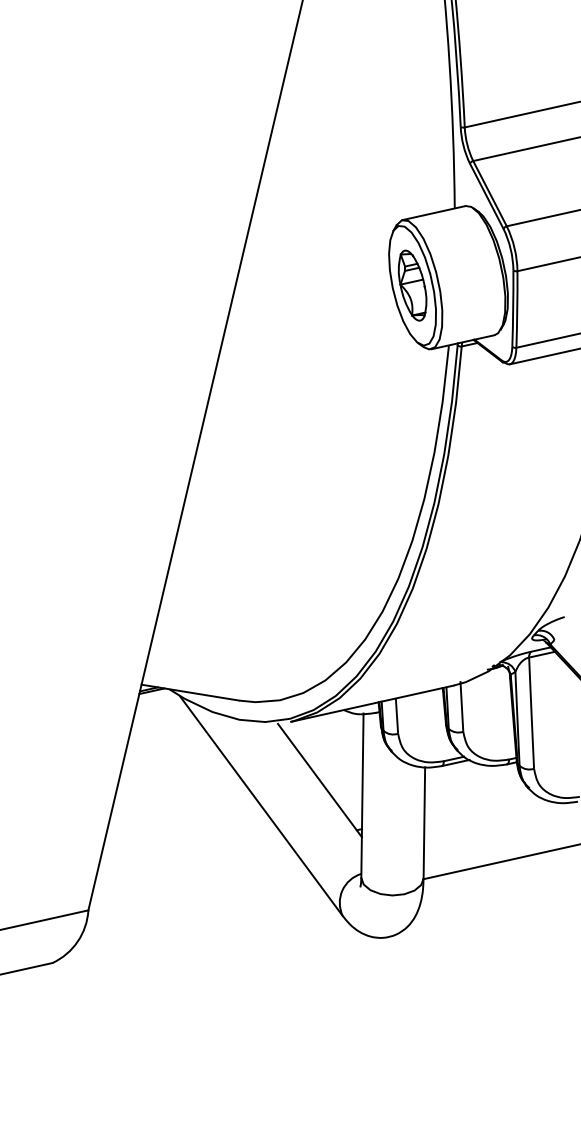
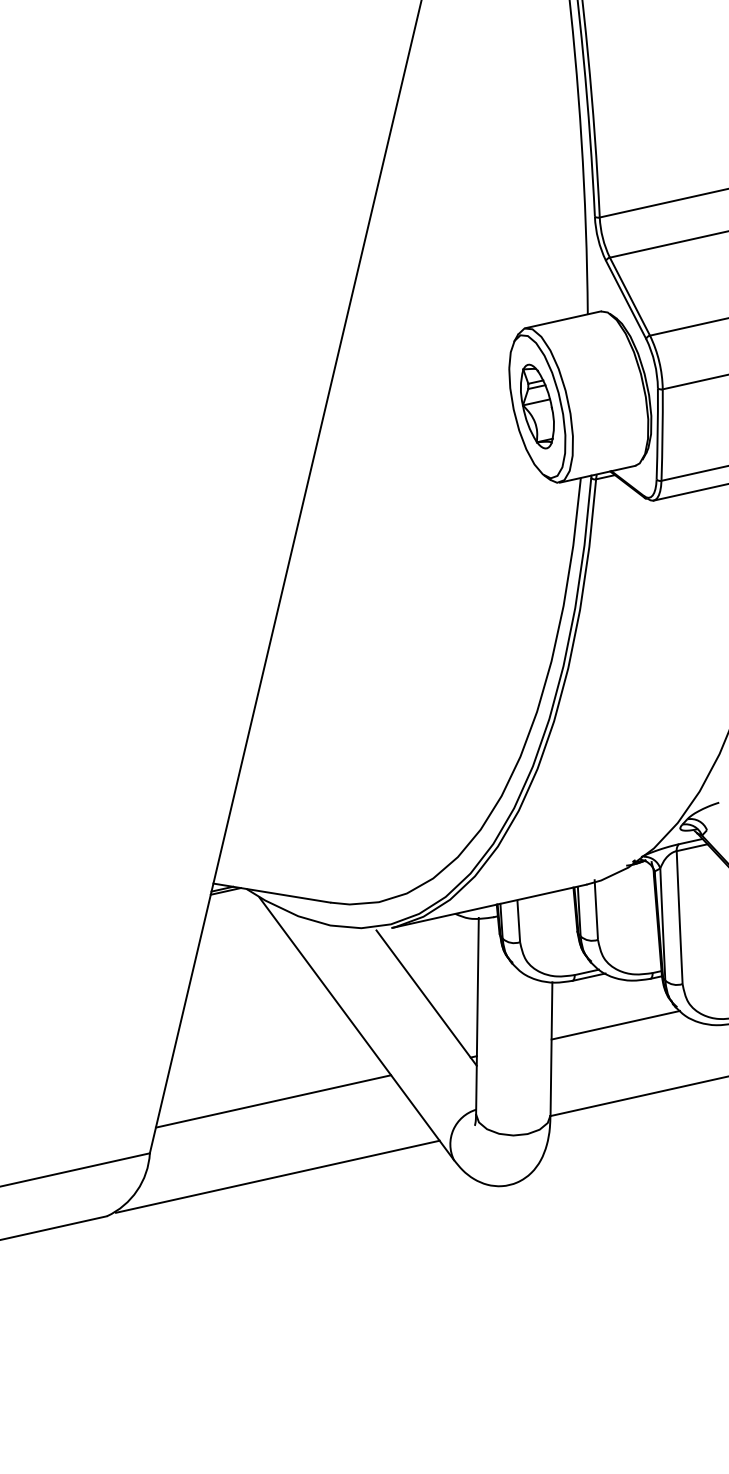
line: (477, 802) -> (615, 1024), added
line: (191, 867) -> (273, 1101), added
line: (195, 929) -> (277, 1176), added

